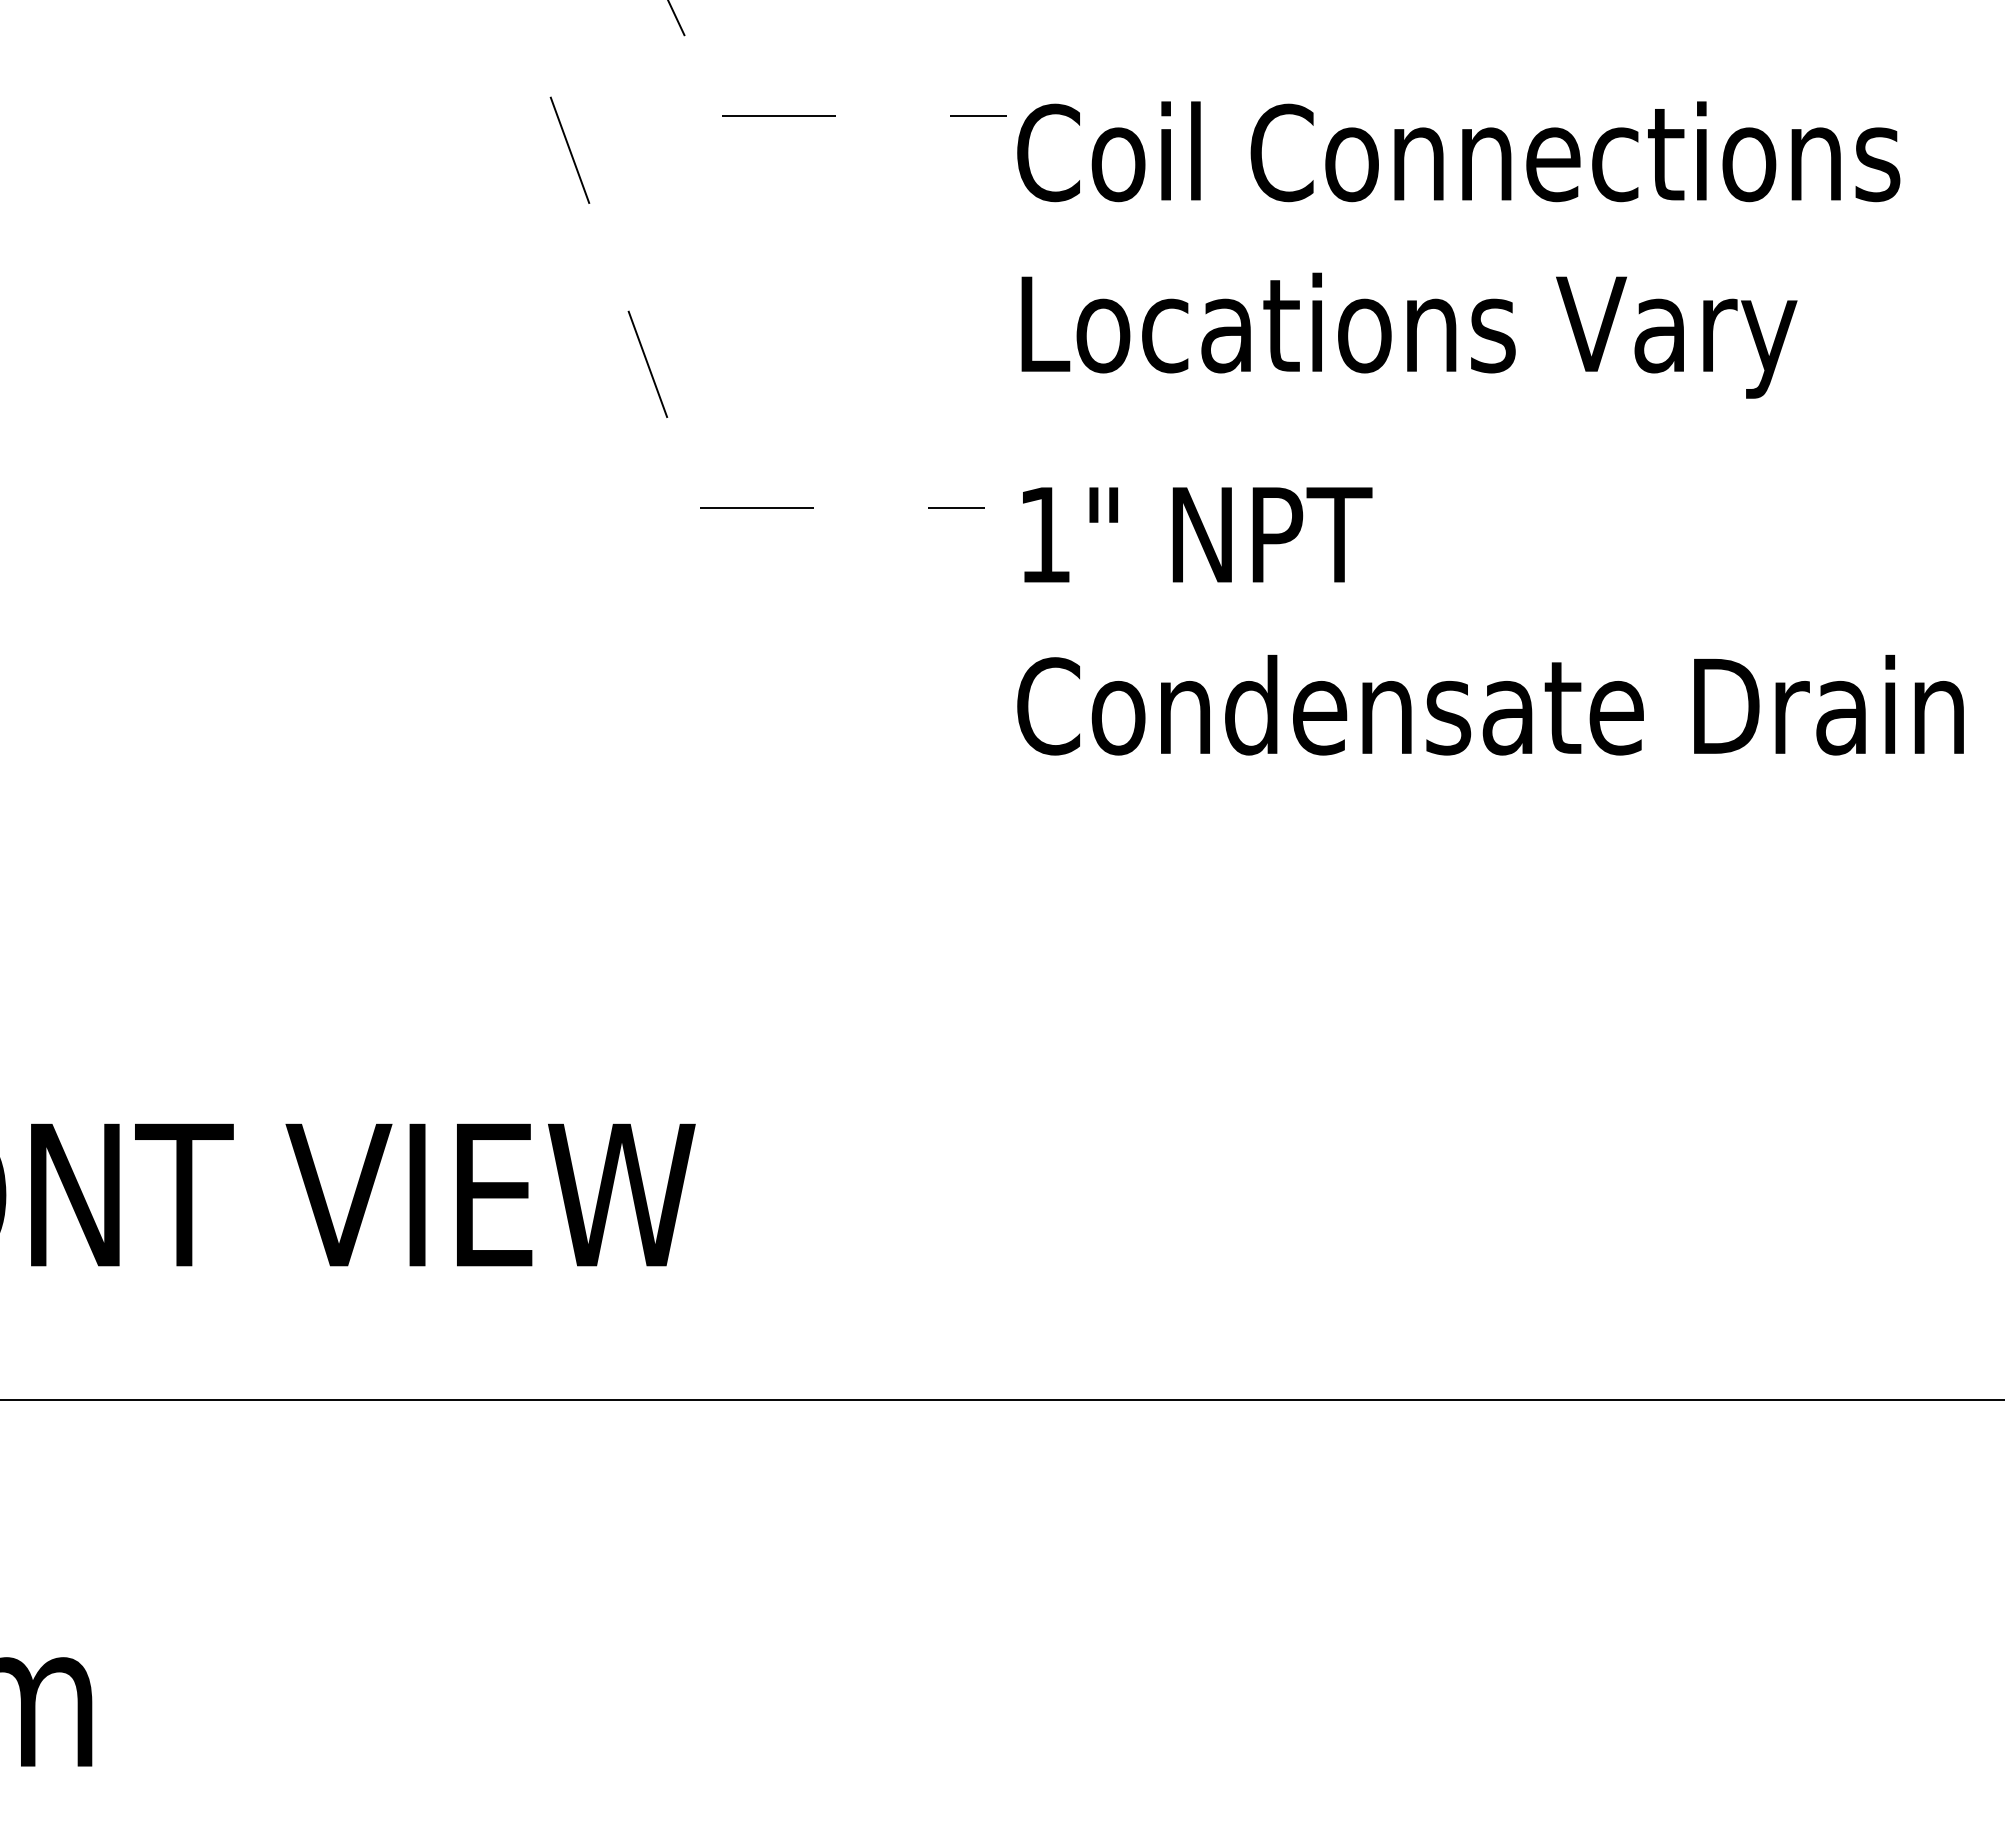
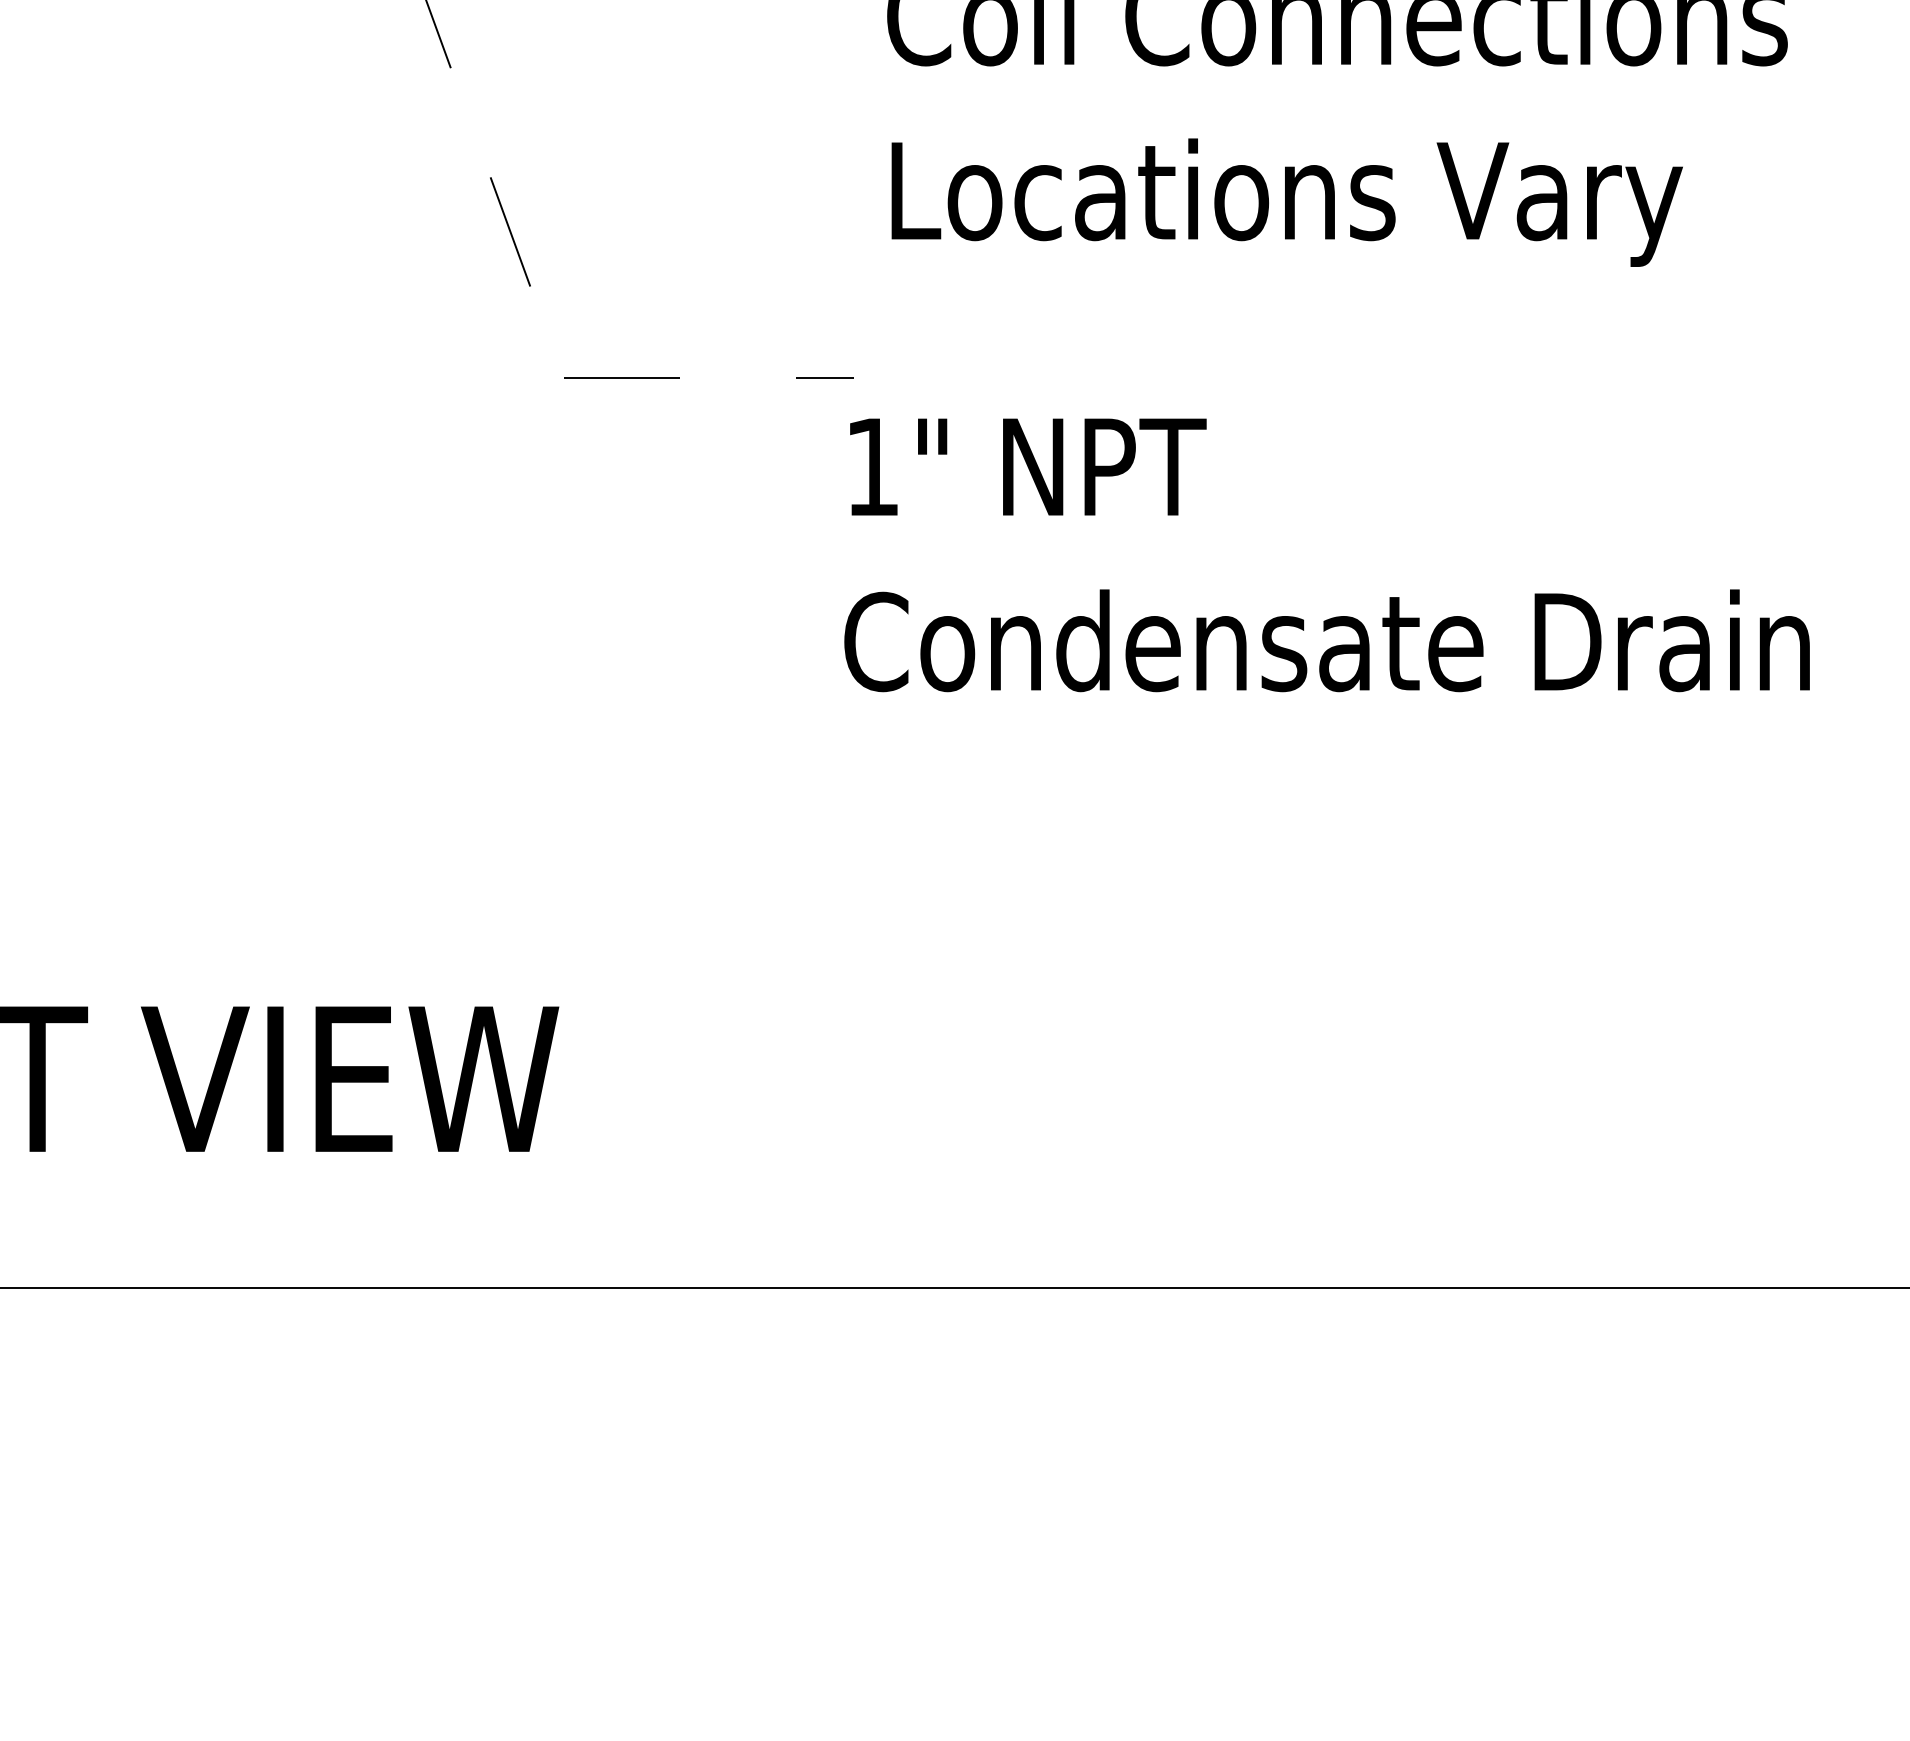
text: (1490, 621) -> (1327, 555), moved

